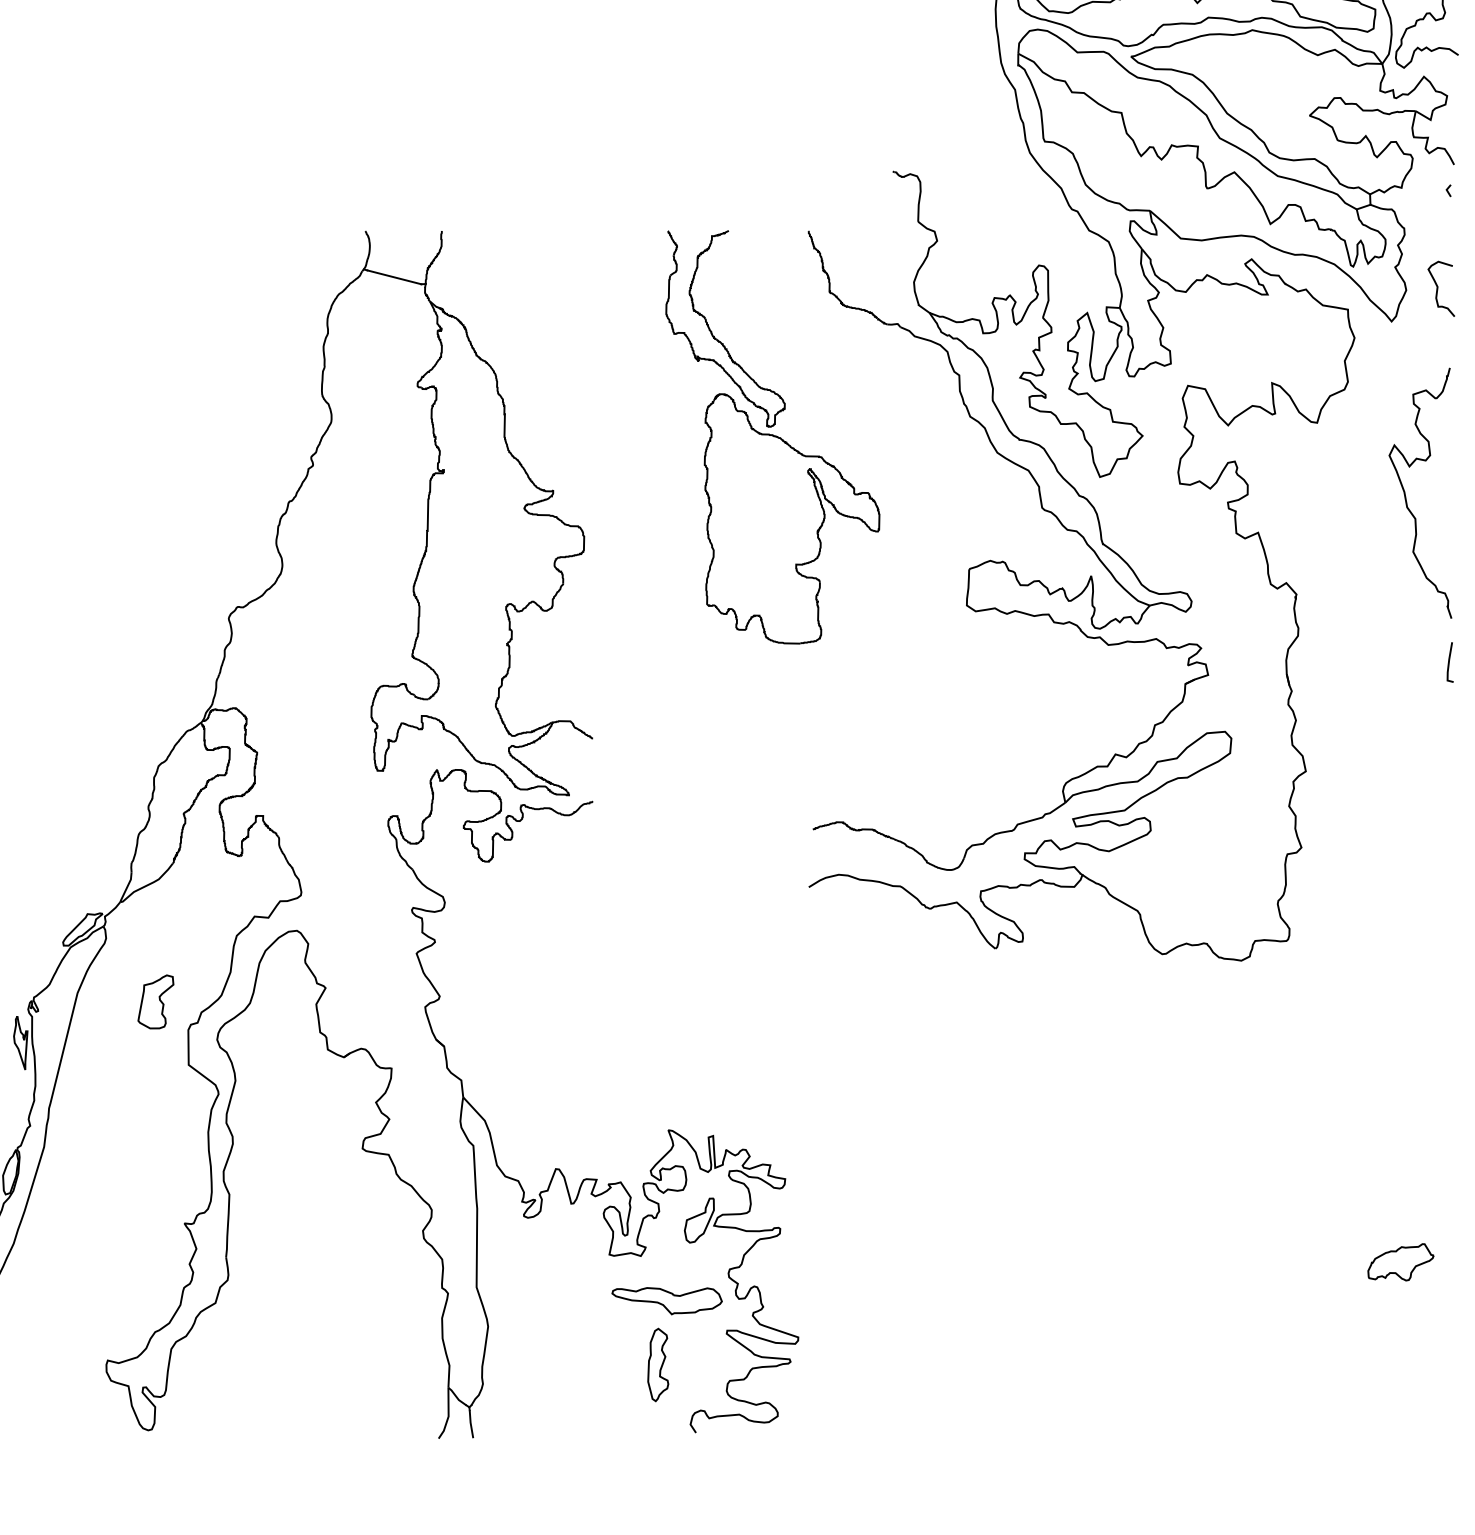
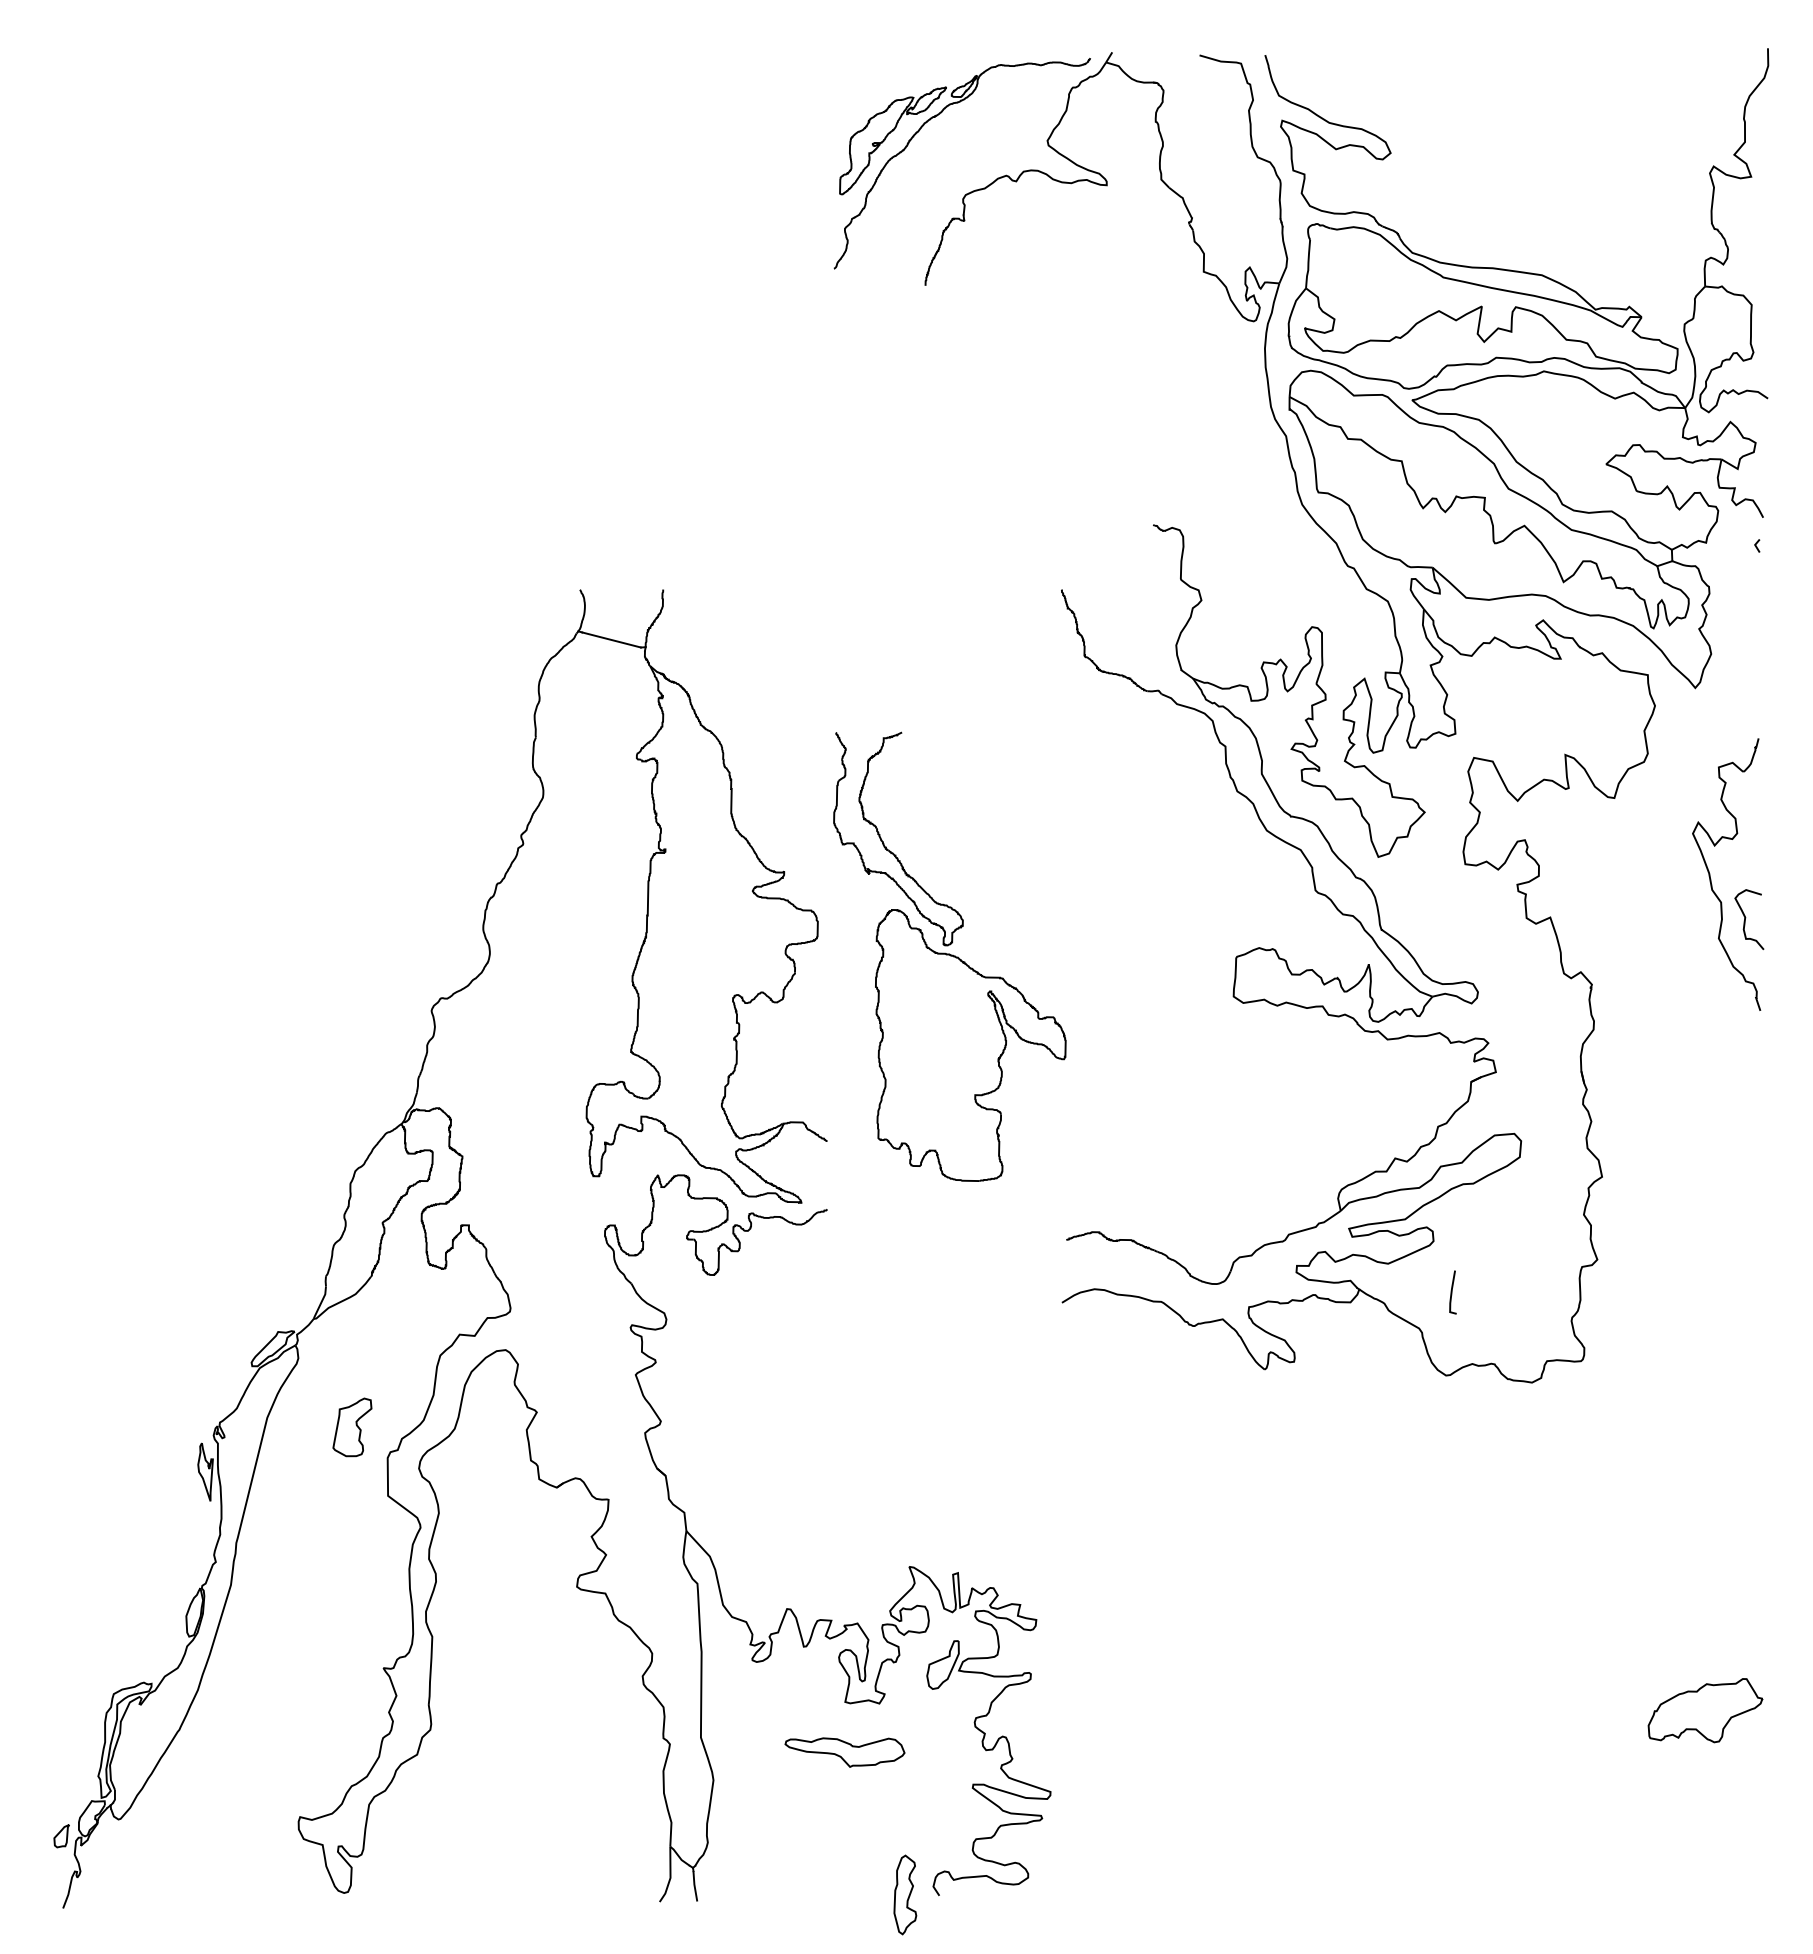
curve: (1438, 287) -> (1746, 917), moved
part: (772, 437) -> (949, 956), moved
line: (1449, 662) -> (1452, 1292), moved
part: (1401, 1261) -> (1705, 1709), size x1.6
part: (666, 1301) -> (844, 1752), moved
part: (658, 1364) -> (905, 1894), moved

